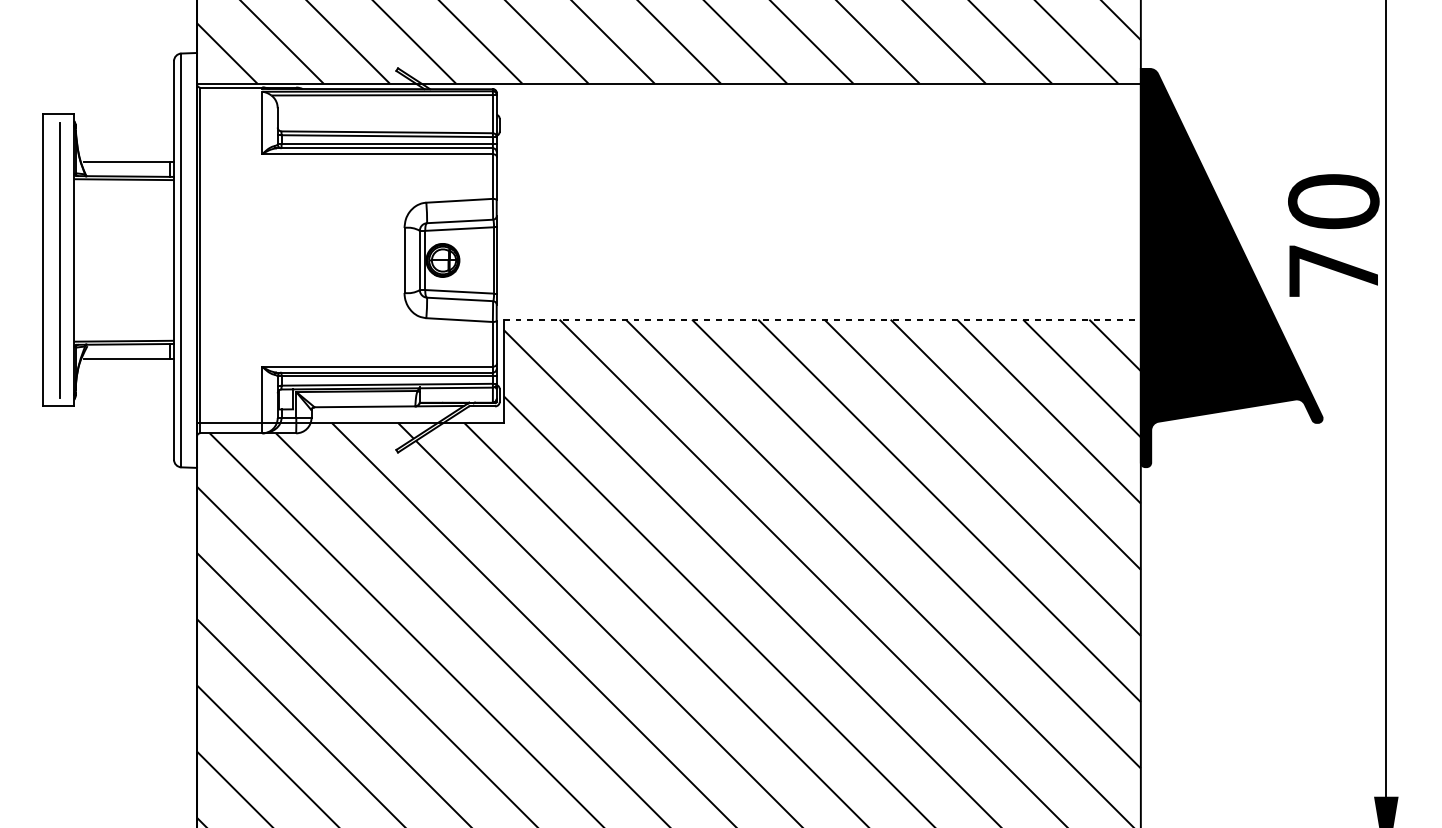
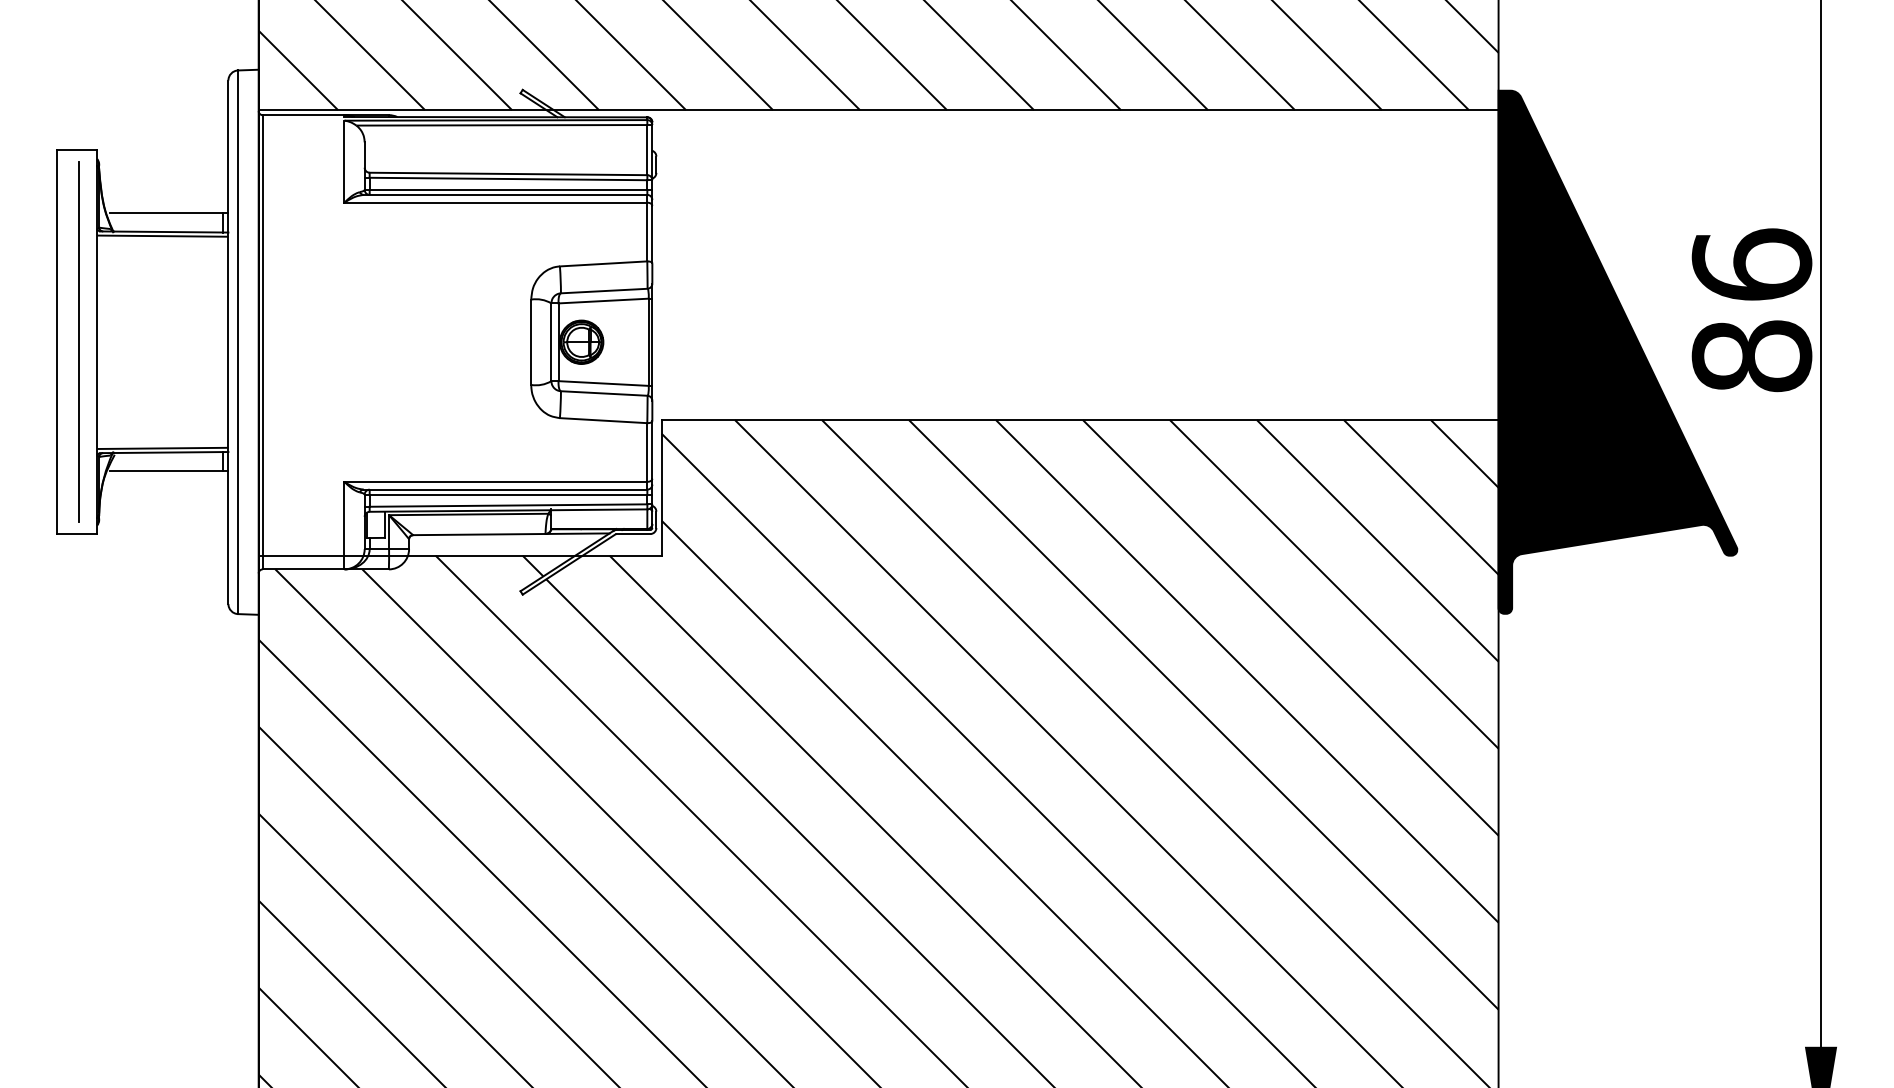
text: (1333, 236) -> (1751, 310), 70 -> 86
line: (822, 319) -> (1080, 420), dashed -> solid

